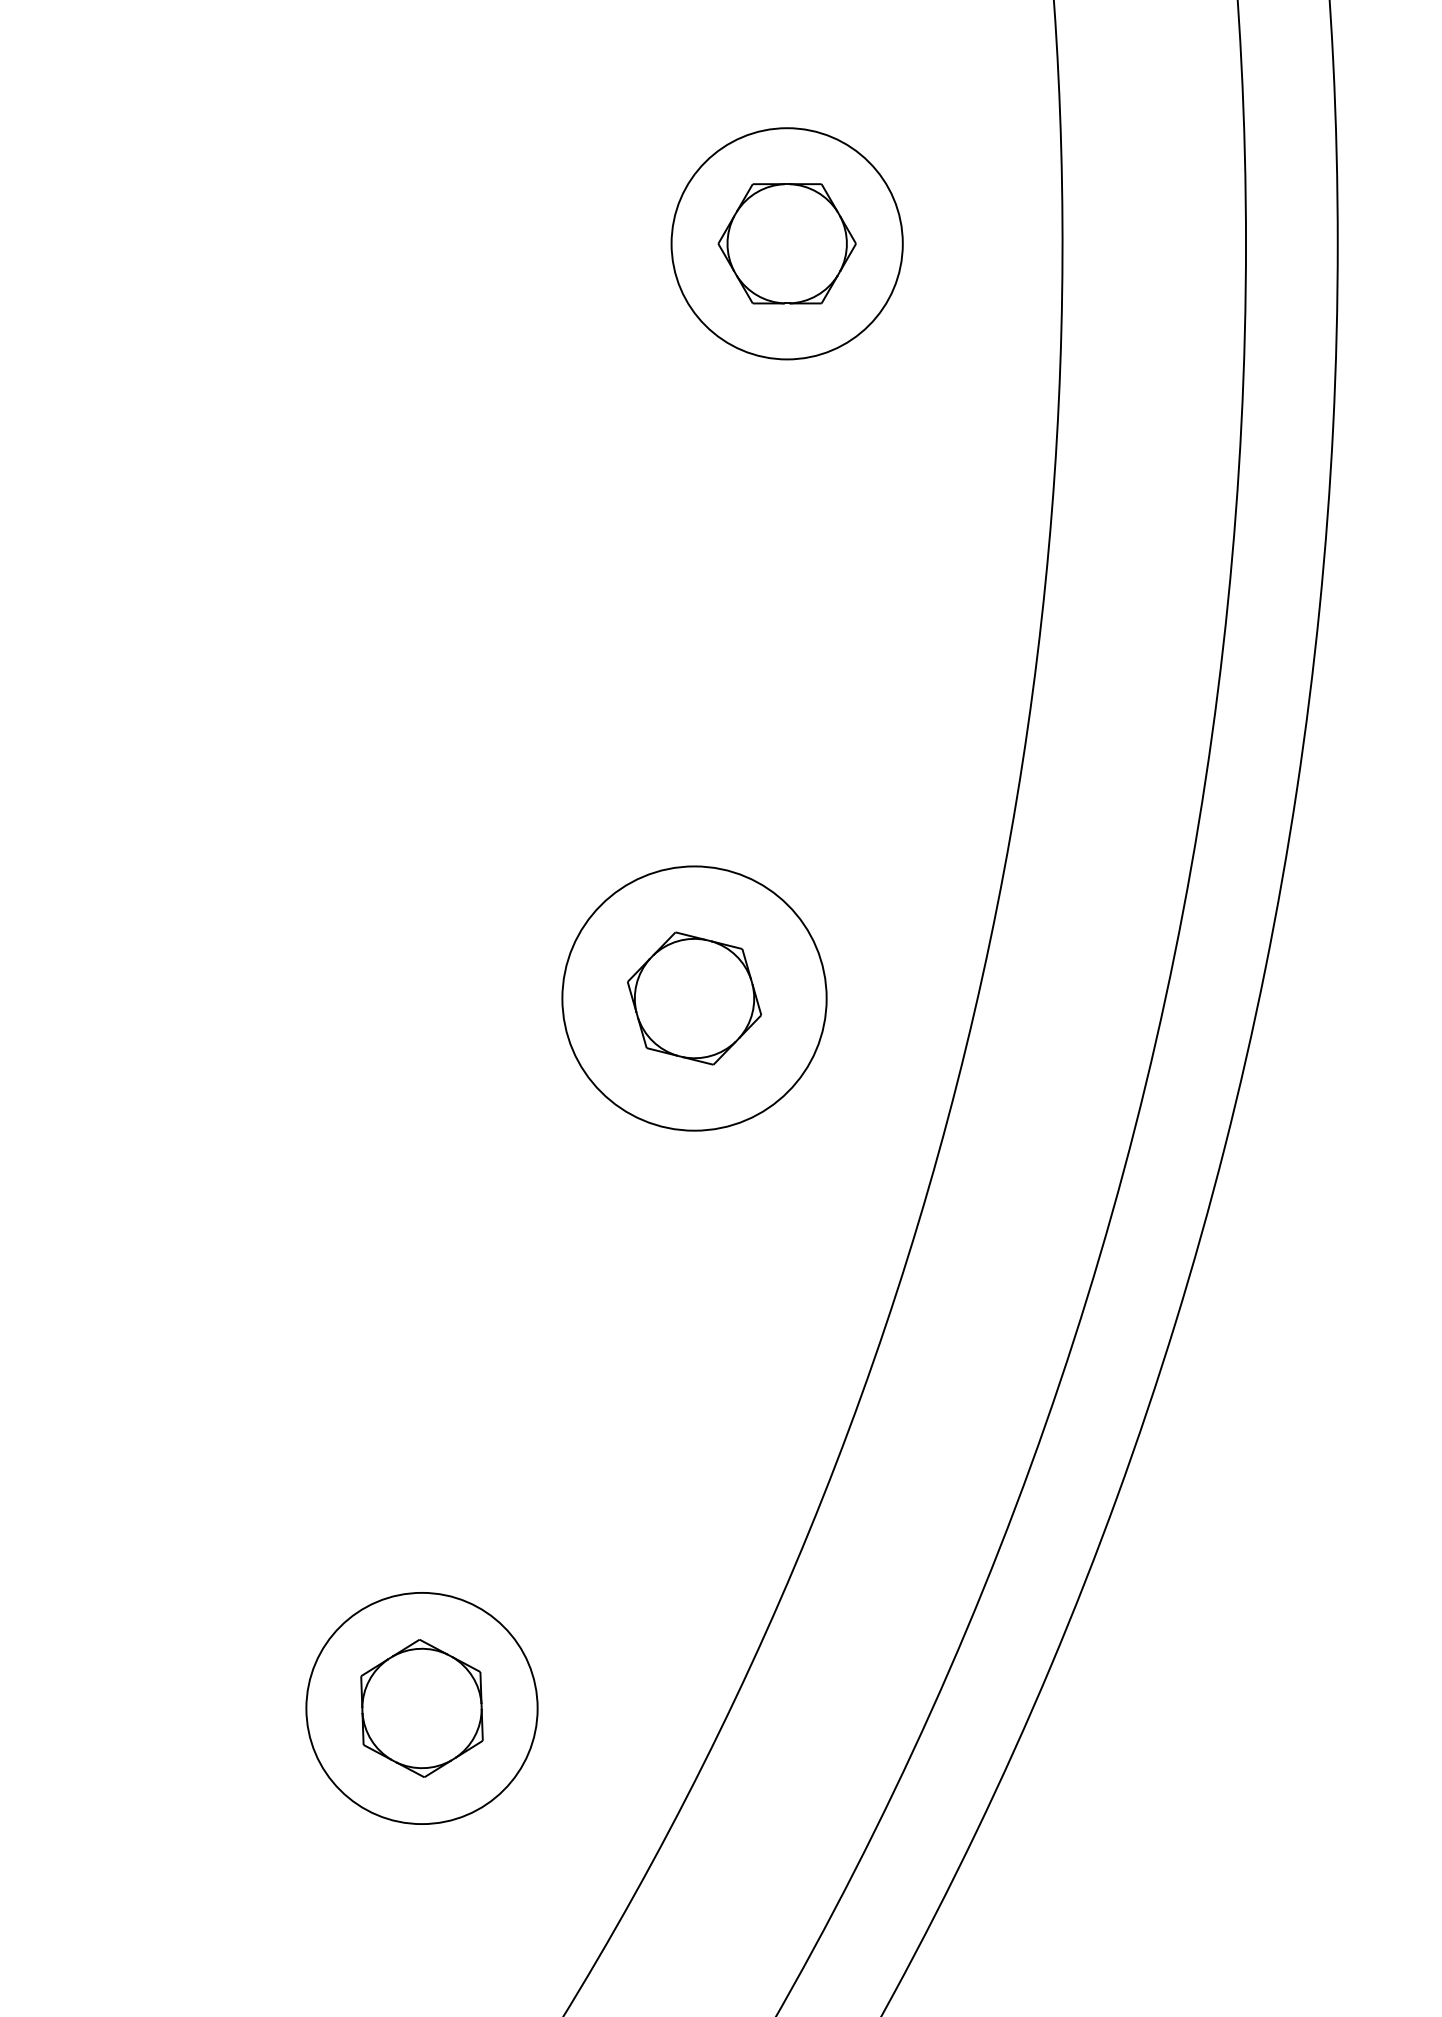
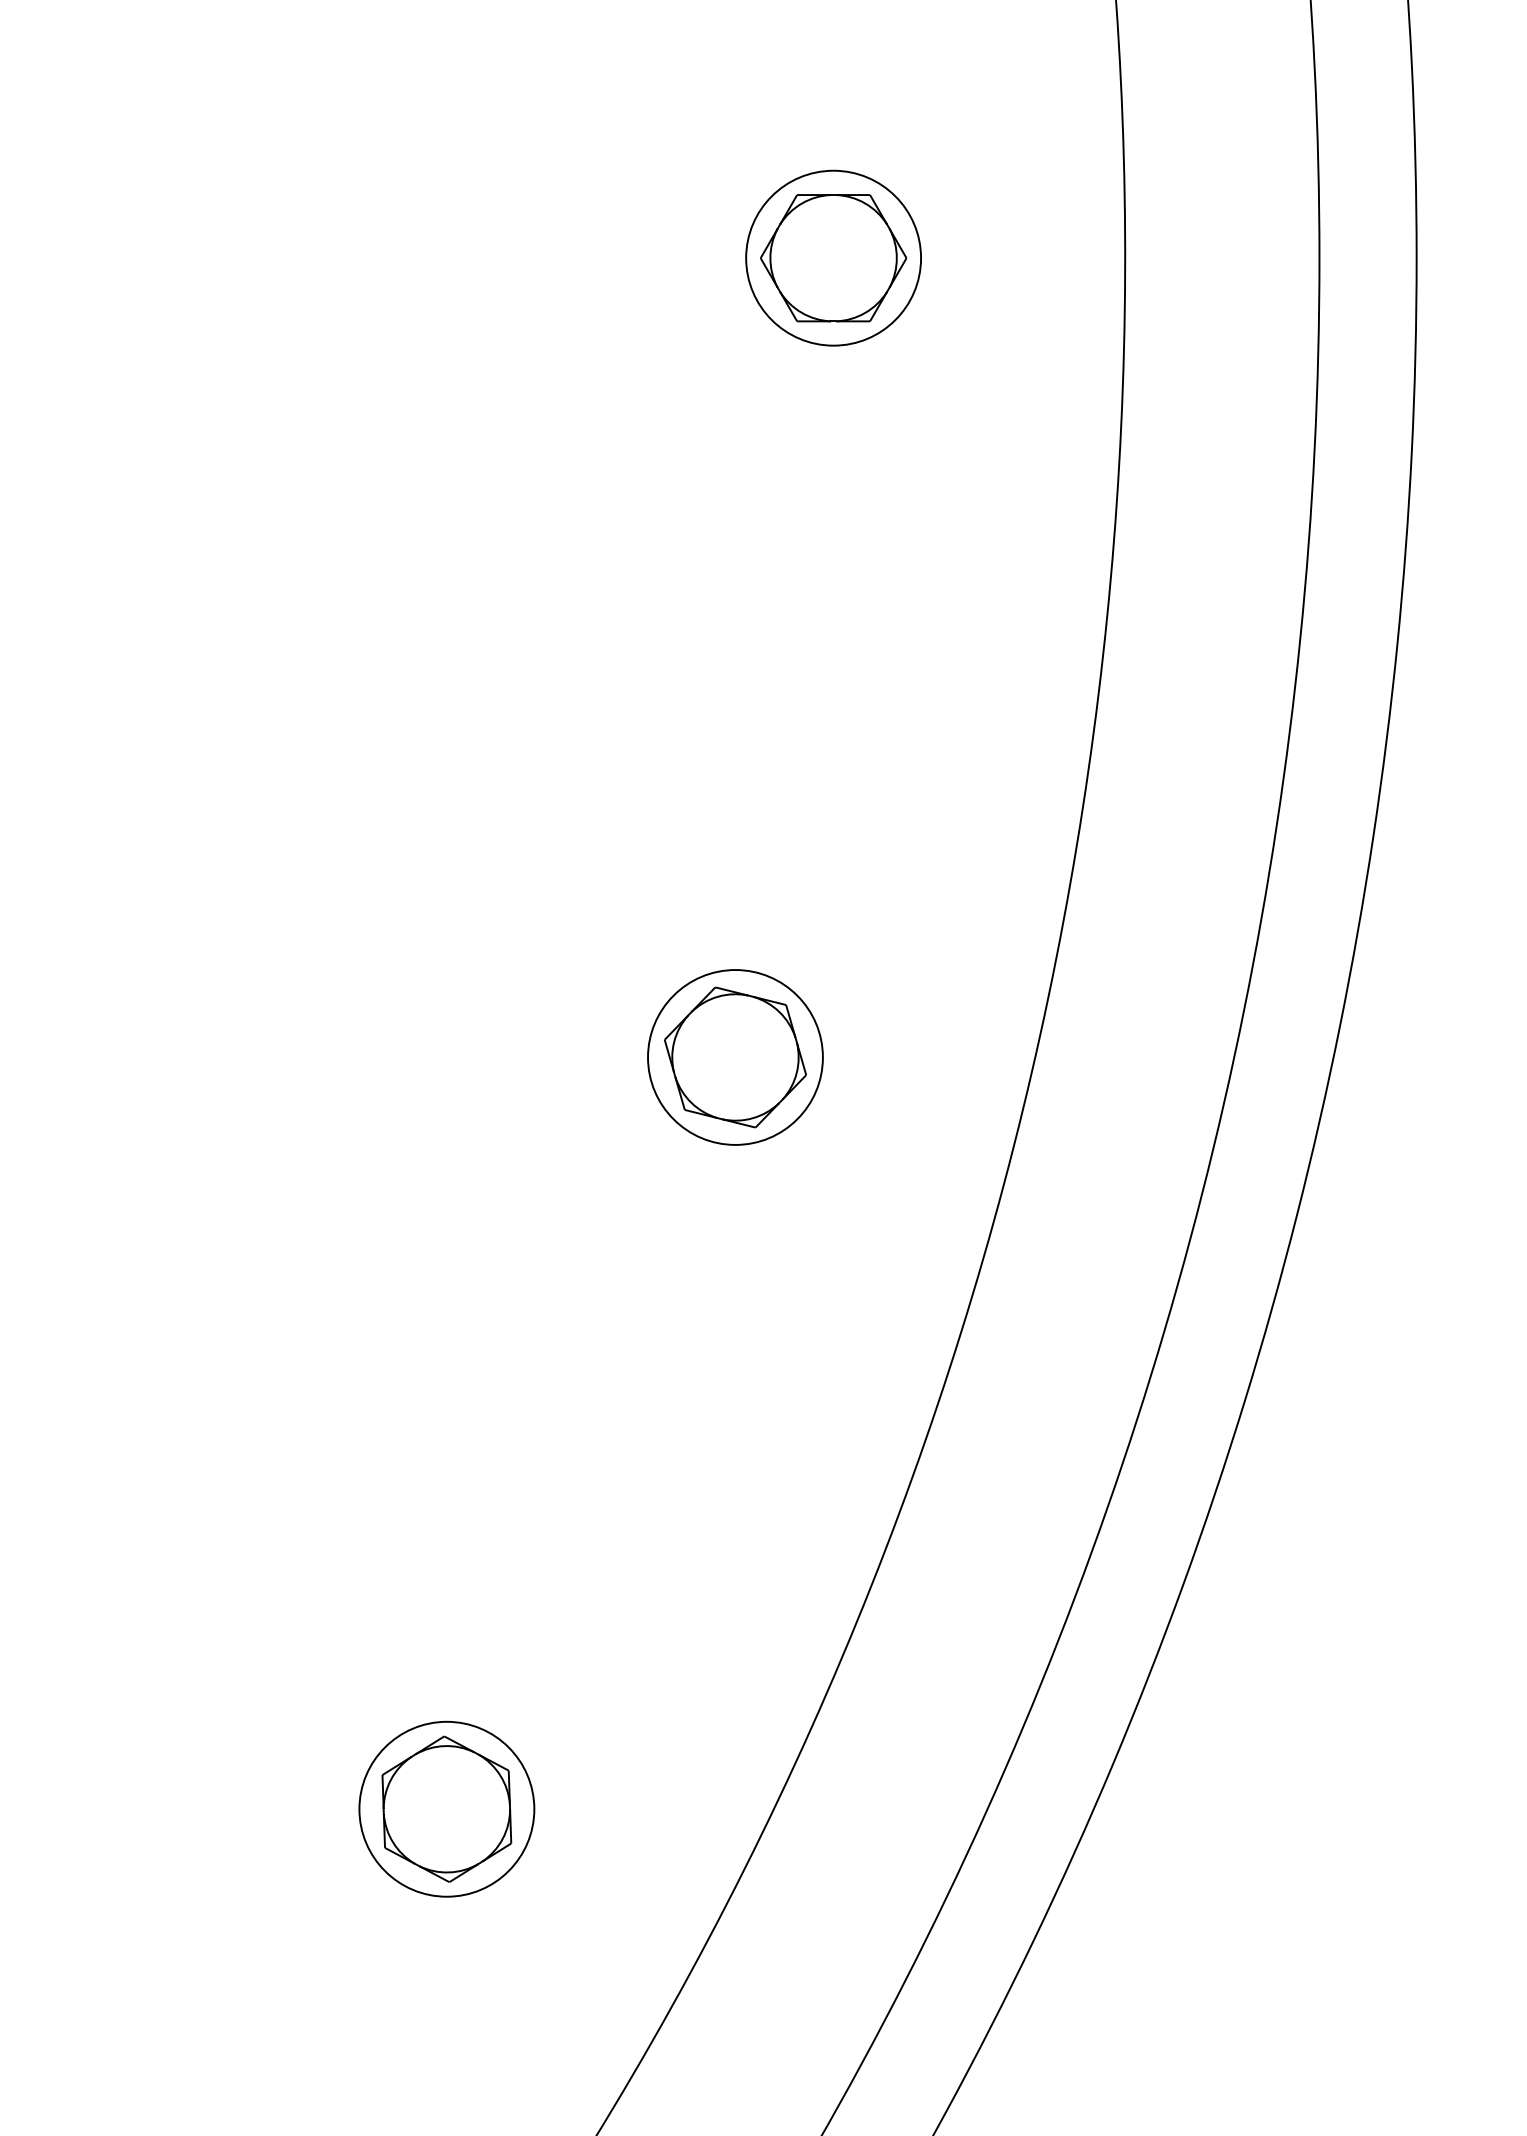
circle: (787, 243) -> (833, 257), size x0.71
circle: (694, 998) -> (735, 1057), size x0.62
circle: (421, 1707) -> (446, 1808), size x0.71

